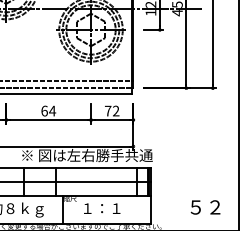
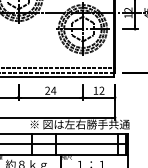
text: (44, 110) -> (47, 90), 64 -> 24
text: (108, 110) -> (96, 90), 72 -> 12

